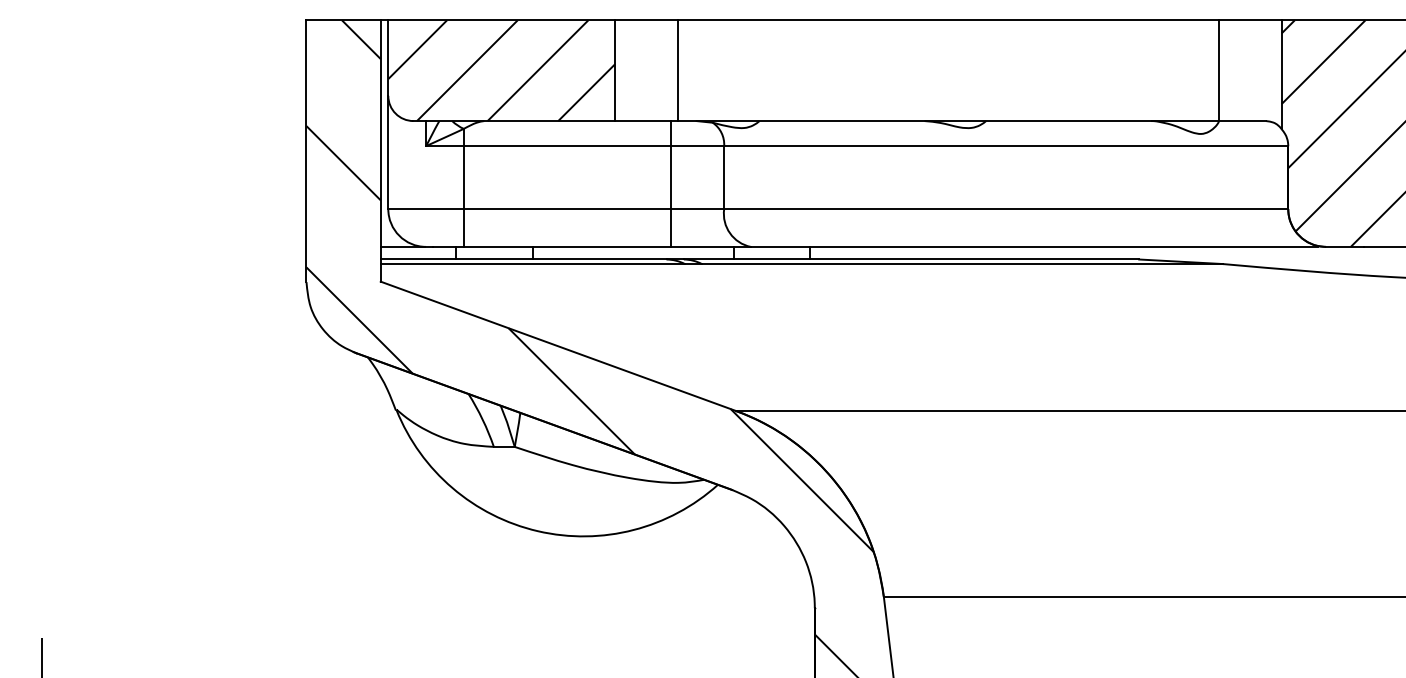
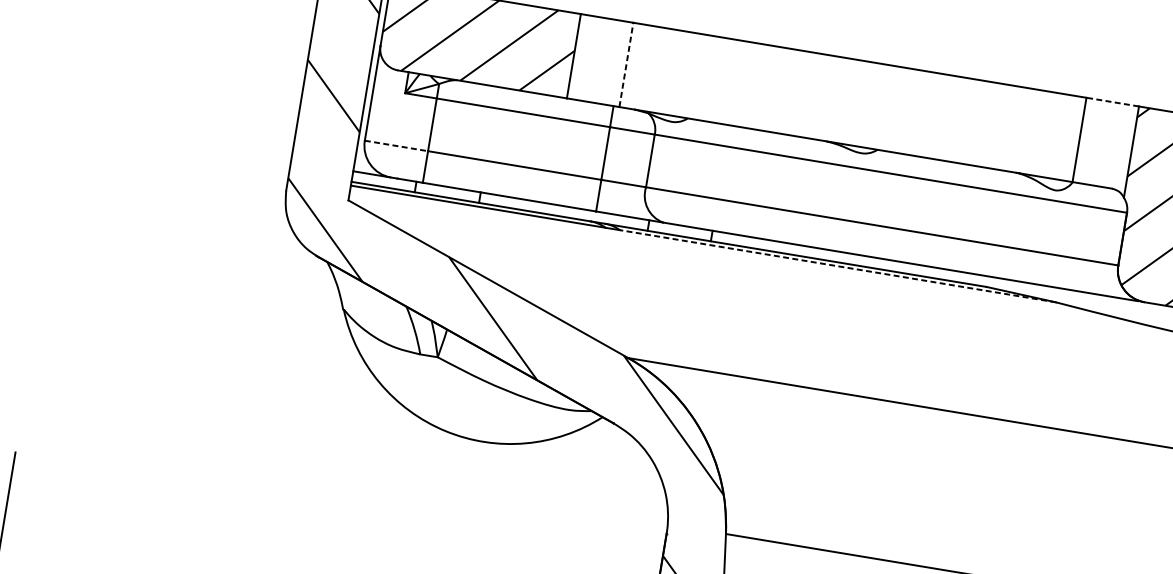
line: (1249, 20) -> (1111, 102), solid -> dashed
line: (677, 70) -> (626, 64), solid -> dashed
line: (426, 209) -> (396, 146), solid -> dashed
line: (962, 264) -> (837, 266), solid -> dashed

